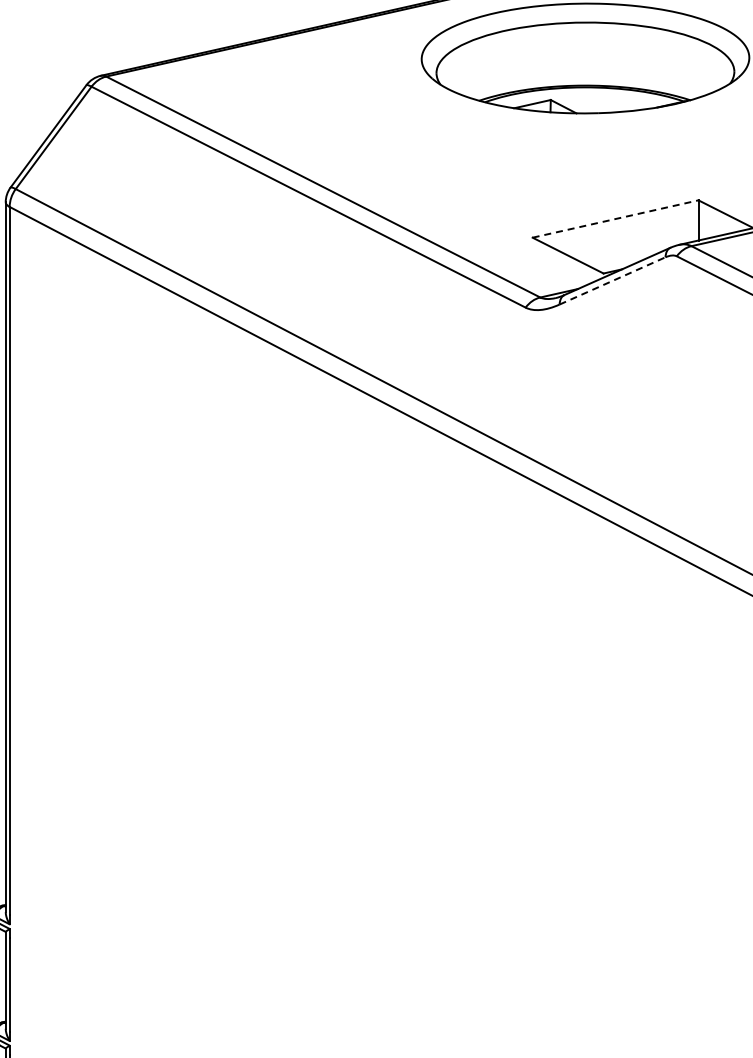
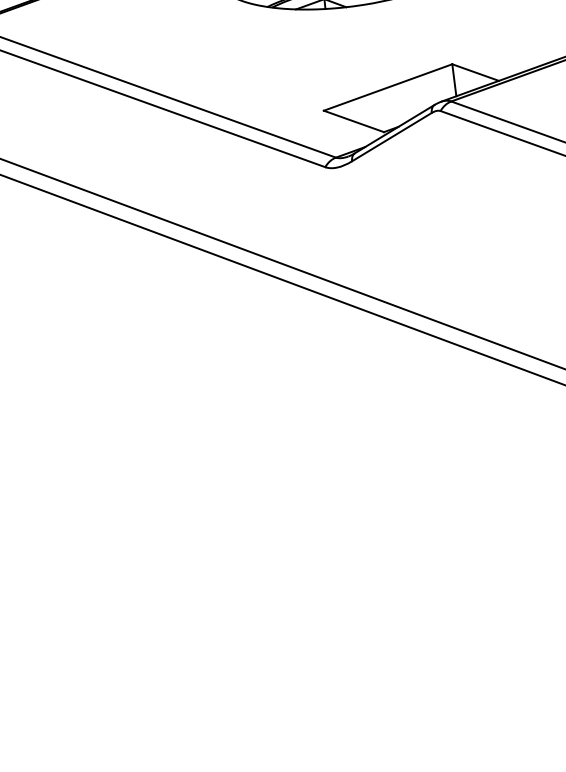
line: (616, 218) -> (388, 86), dashed -> solid
line: (612, 280) -> (391, 136), dashed -> solid

